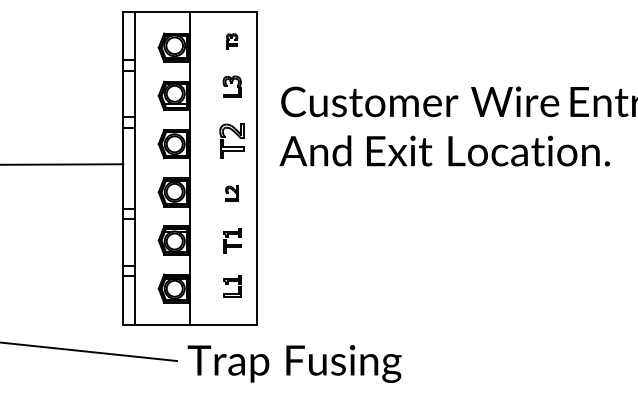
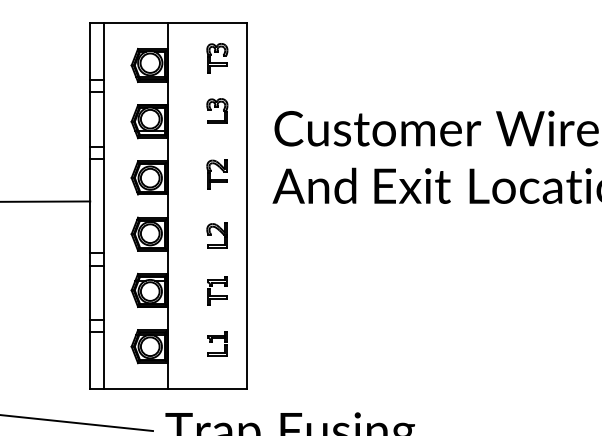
part: (231, 41) -> (216, 58), size x1.67
part: (231, 140) -> (216, 173), size x0.71
part: (231, 193) -> (216, 235), size x1.43

